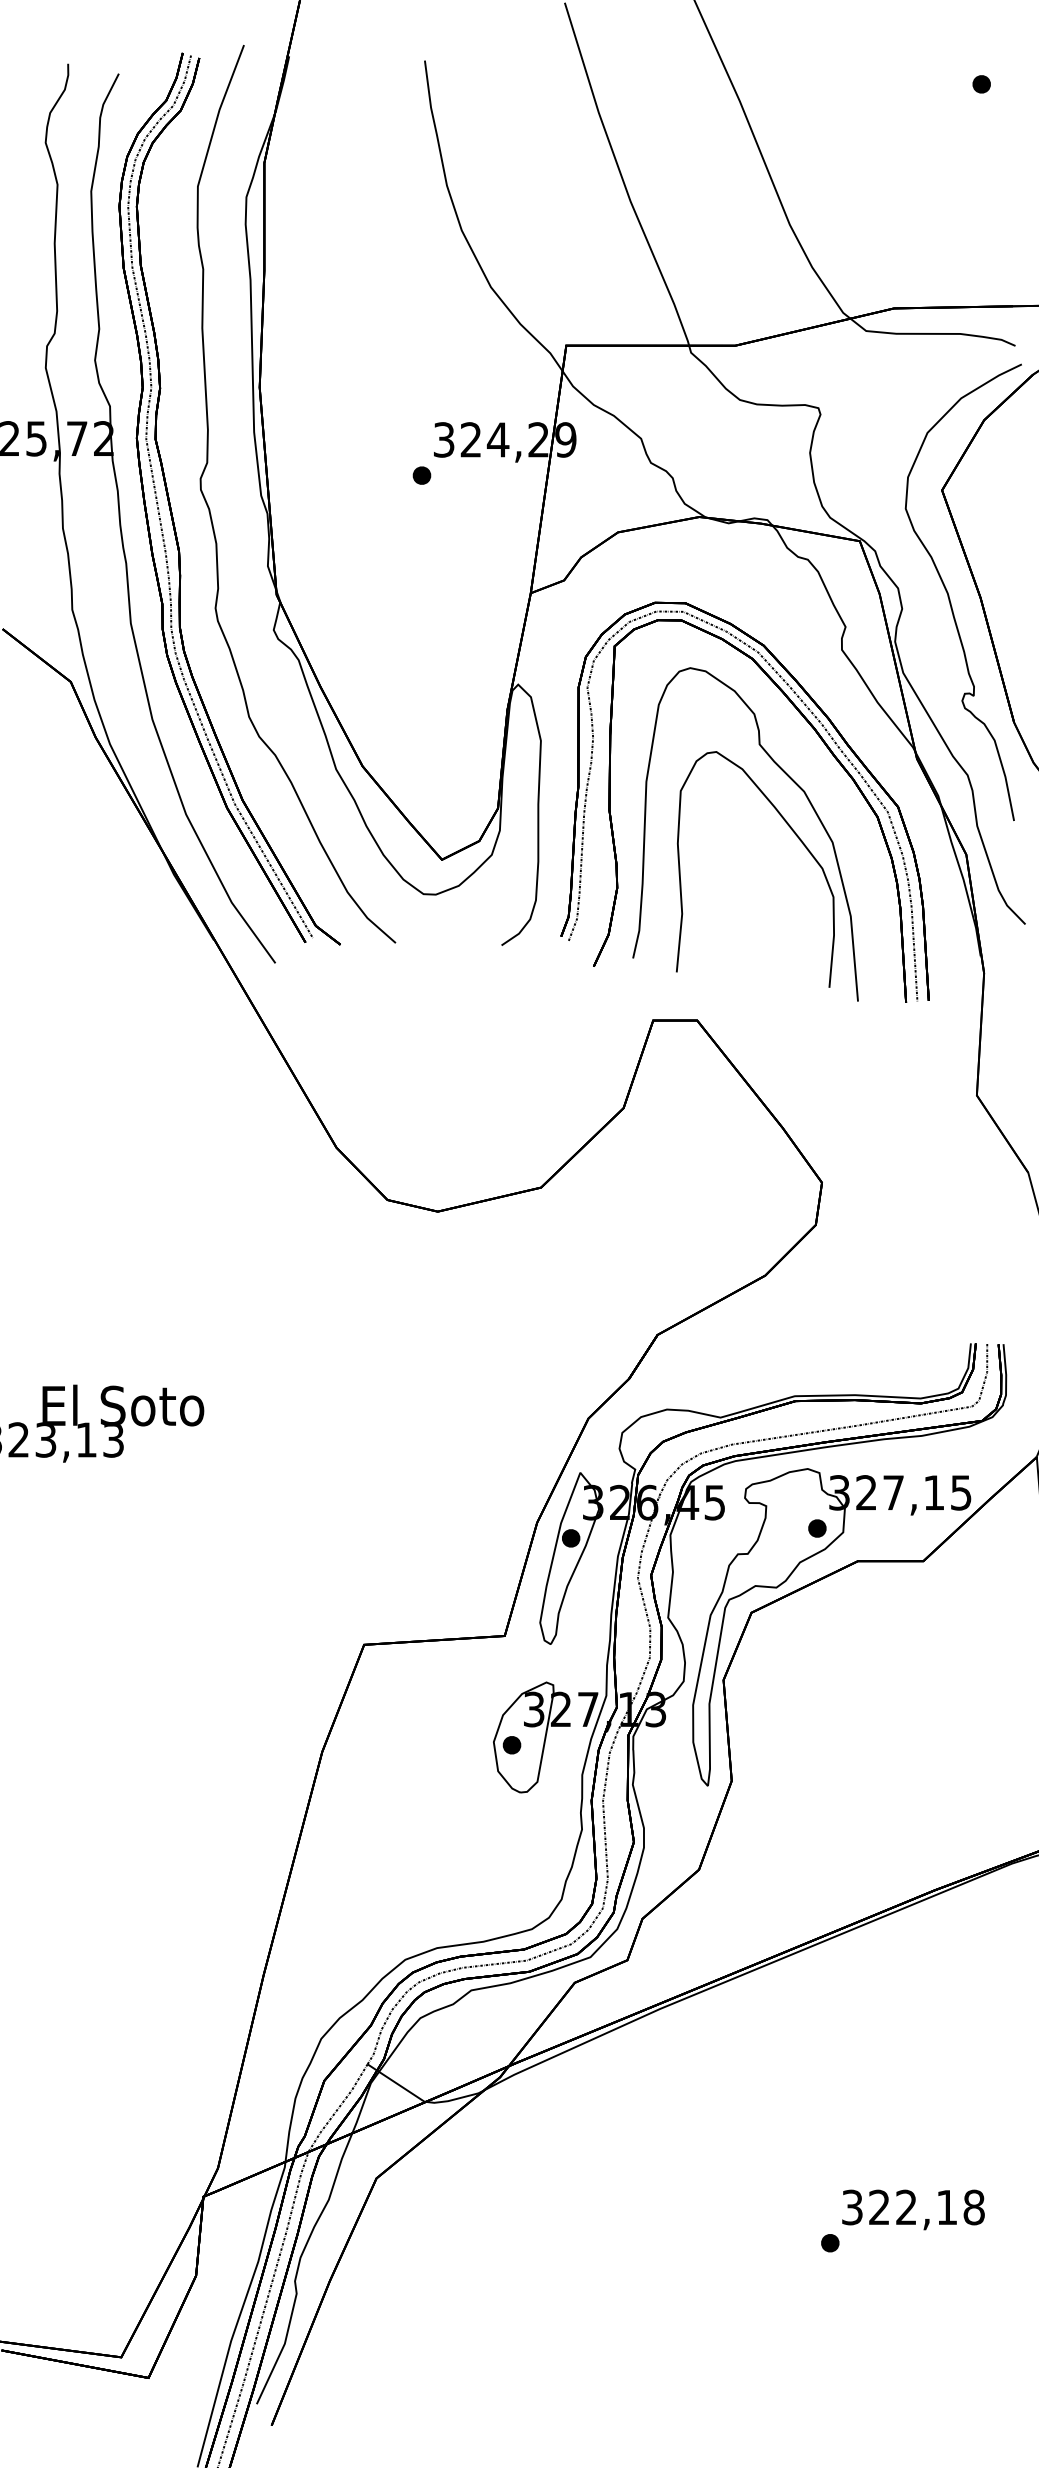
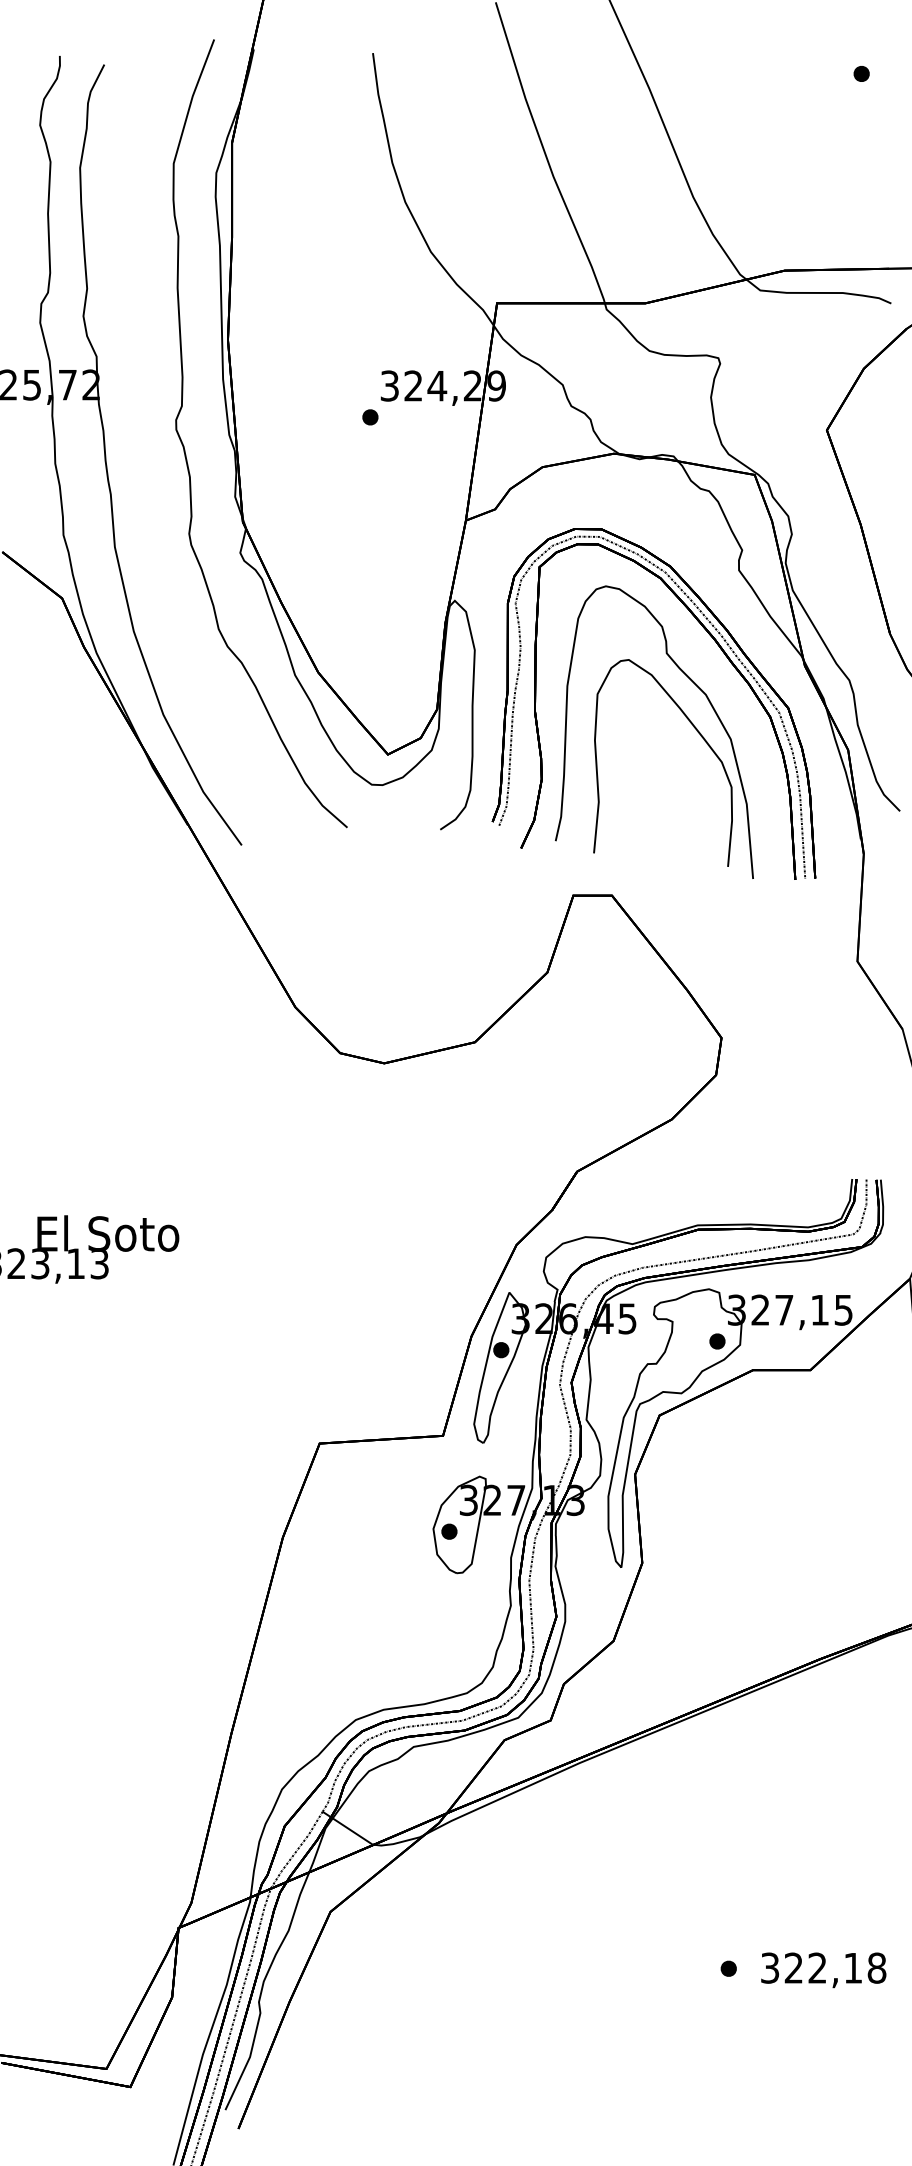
part: (171, 507) -> (150, 445), removed
curve: (949, 595) -> (833, 522), removed
text: (913, 2209) -> (823, 1969), moved

